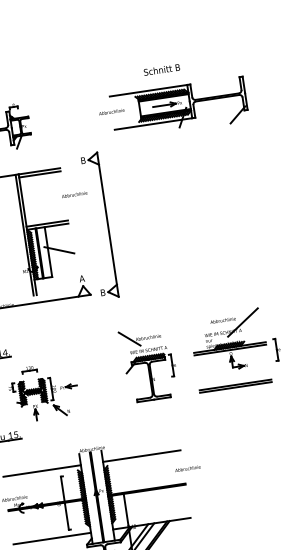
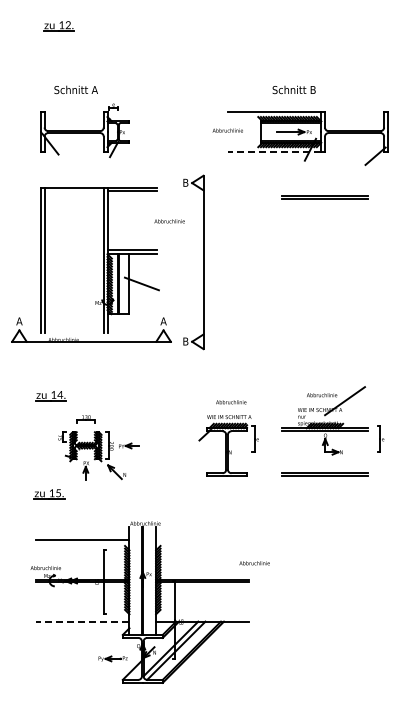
line: (153, 124) -> (274, 152), solid -> dashed
line: (200, 154) -> (324, 196), added
line: (129, 338) -> (208, 400), removed
line: (141, 456) -> (202, 540), removed
line: (51, 538) -> (82, 621), solid -> dashed

